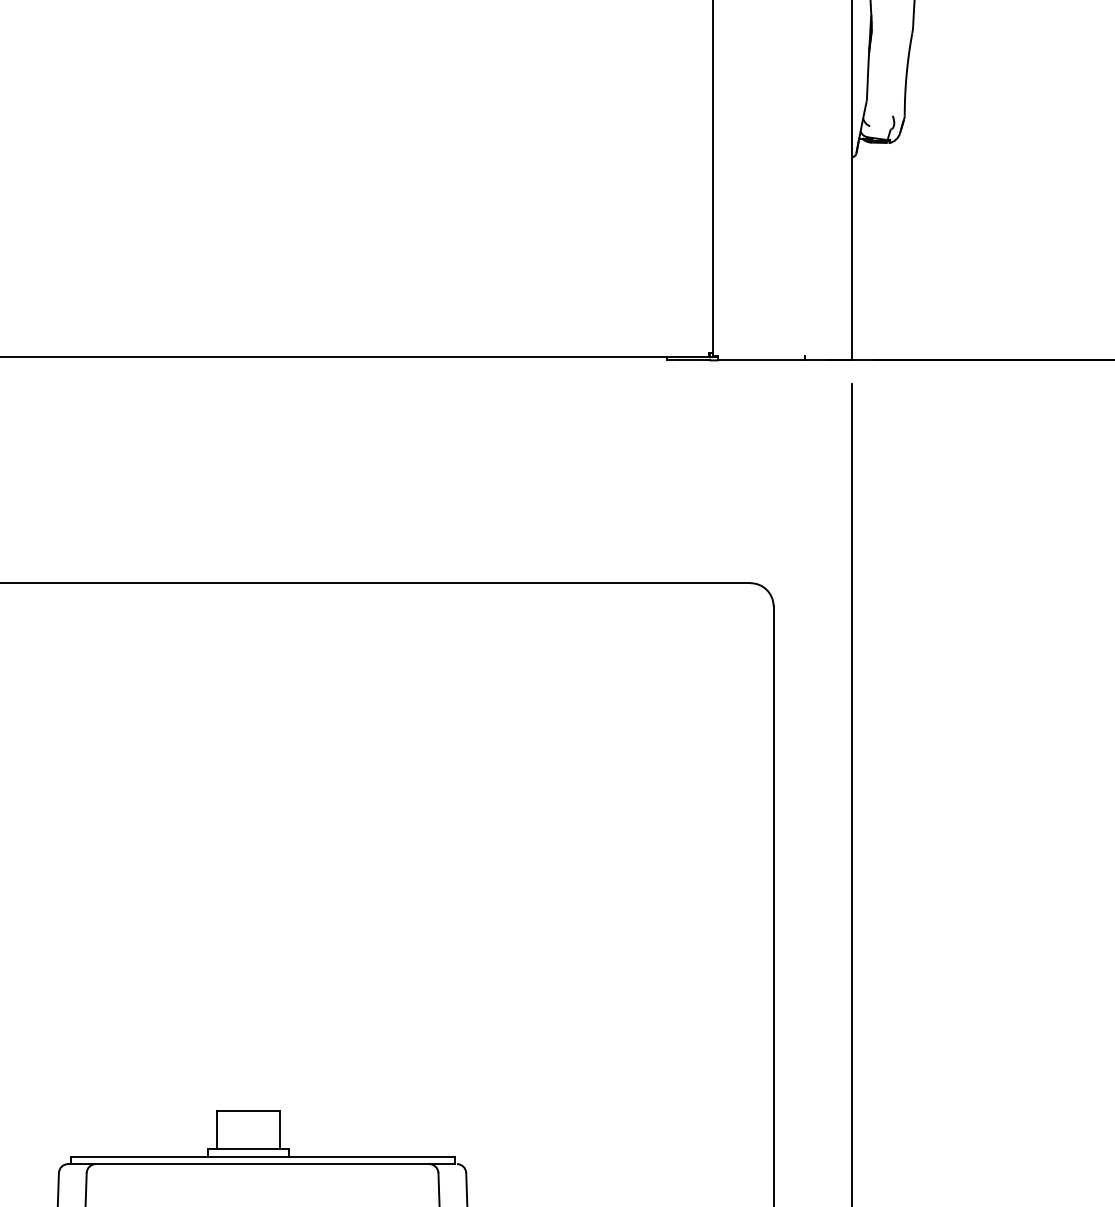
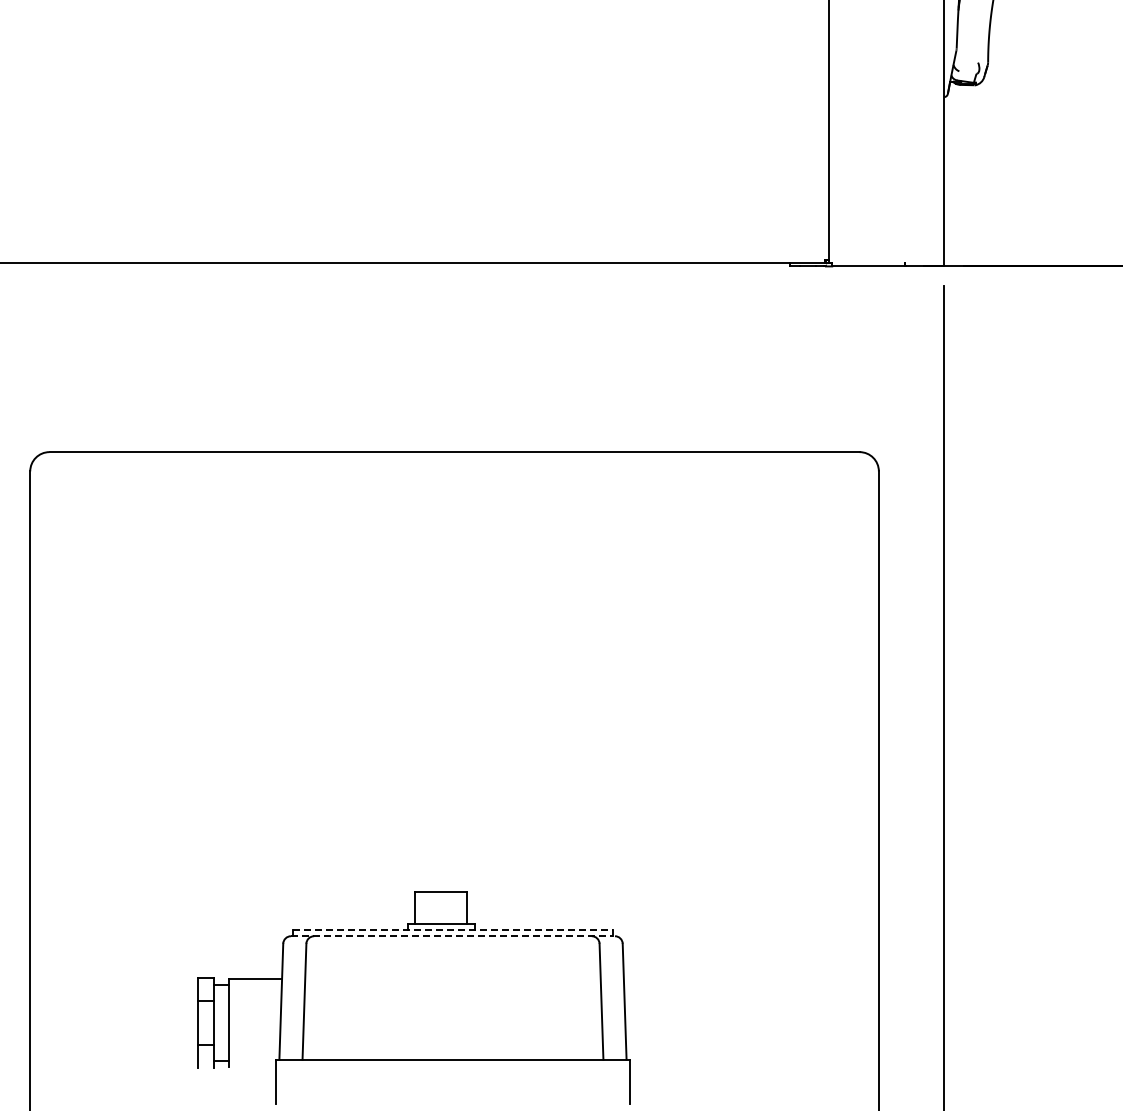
line: (263, 1157) -> (453, 930), solid -> dashed
line: (262, 1164) -> (452, 936), solid -> dashed

